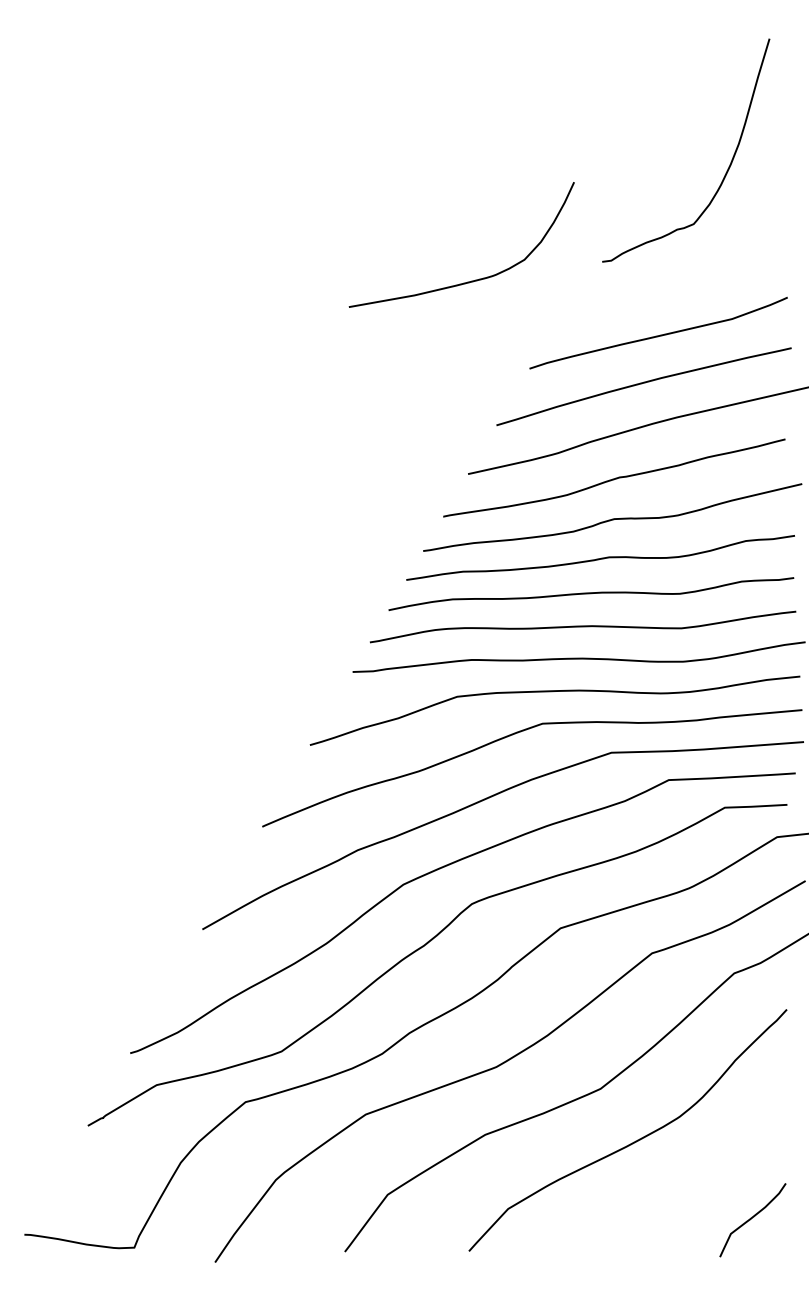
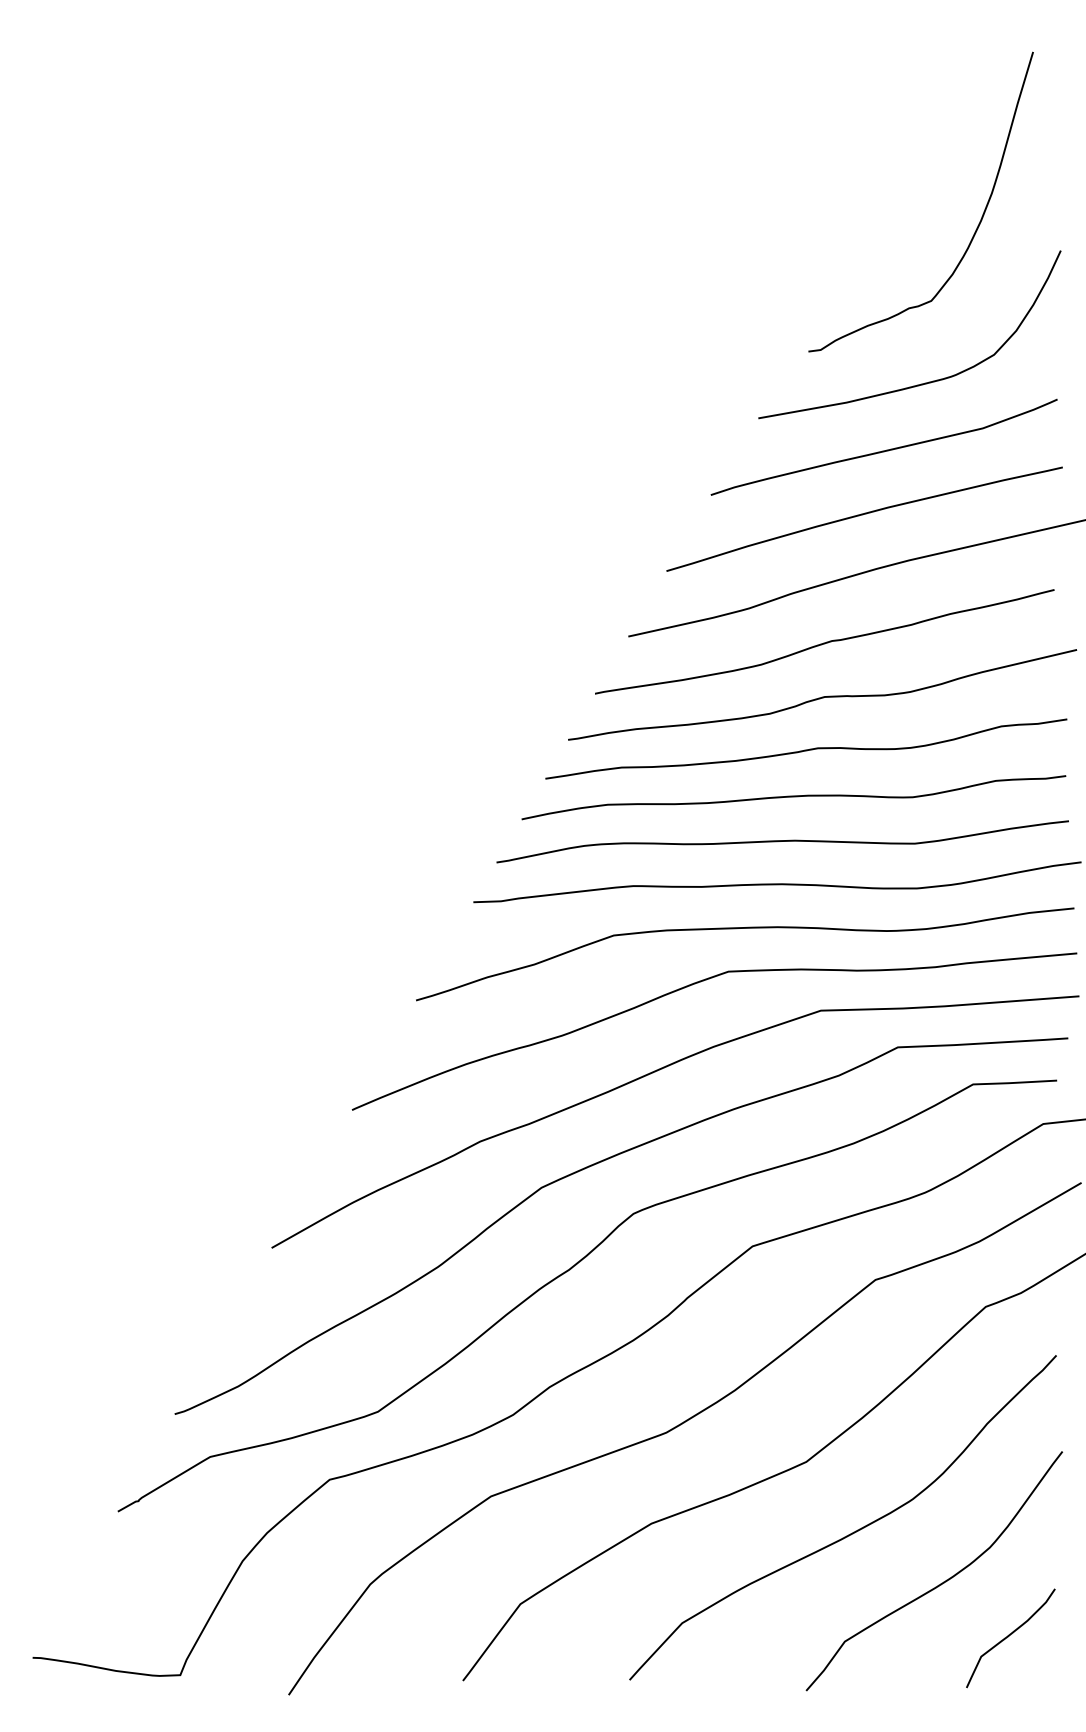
curve: (470, 281) -> (921, 383), moved
curve: (700, 1179) -> (940, 1583), added

